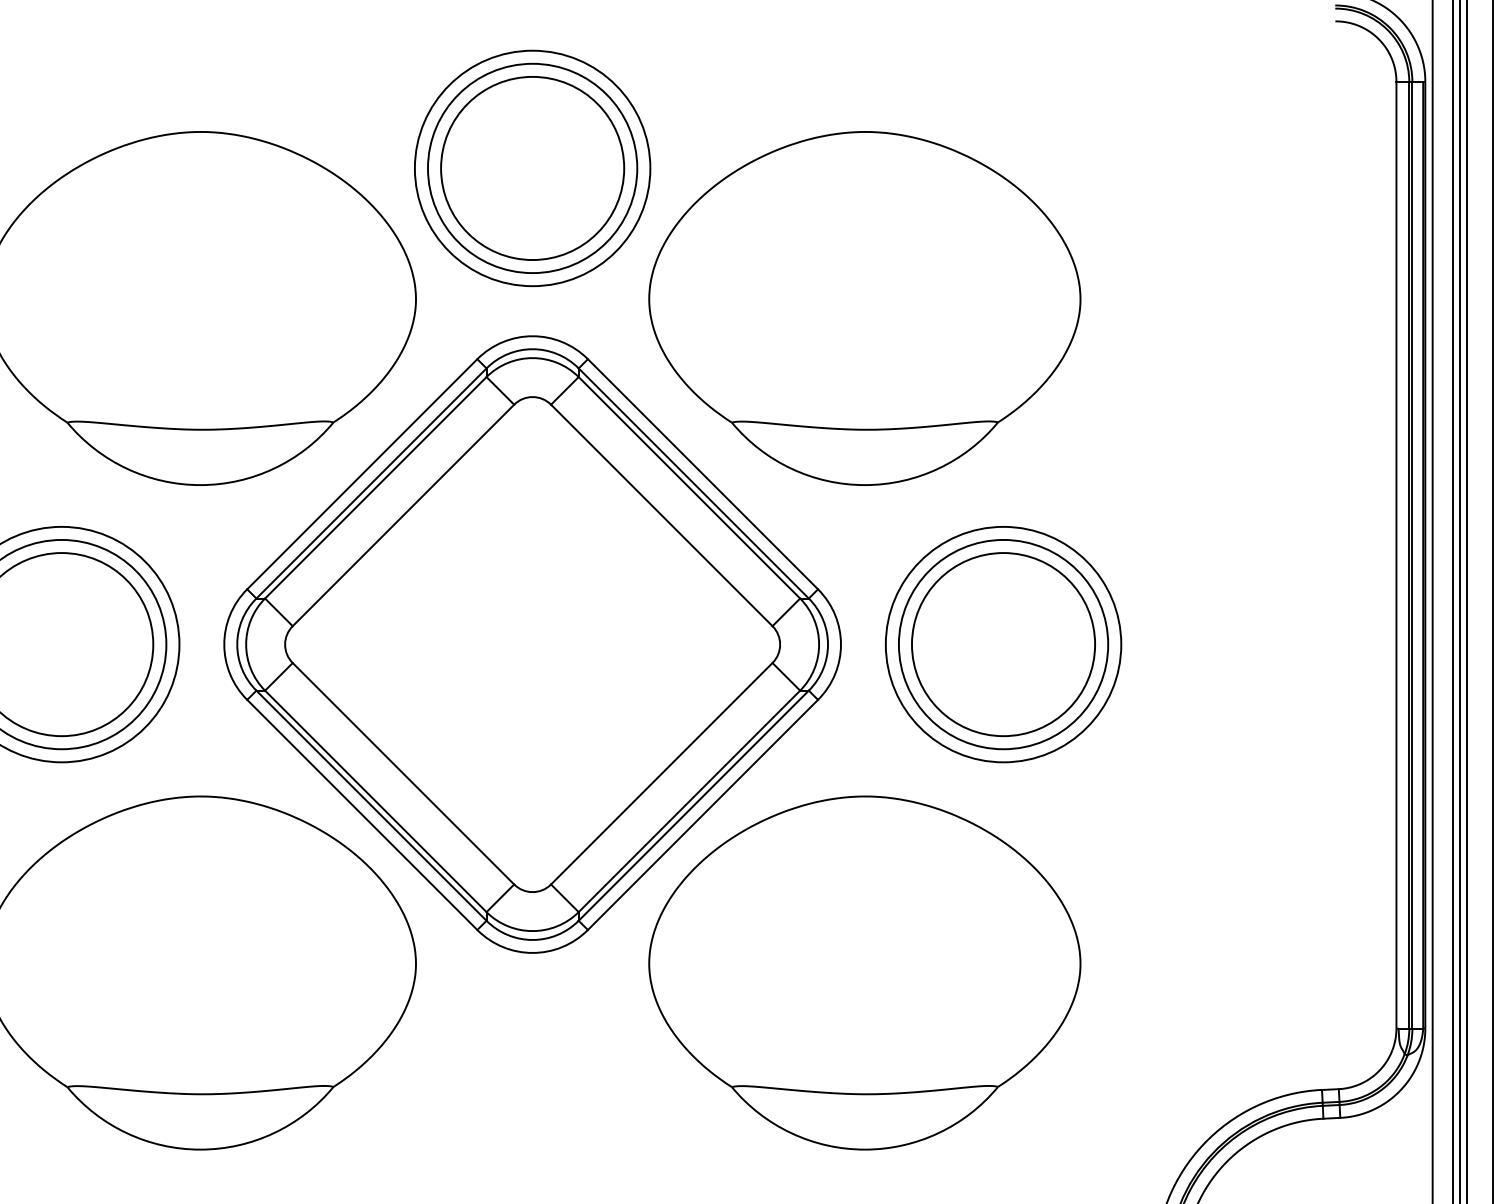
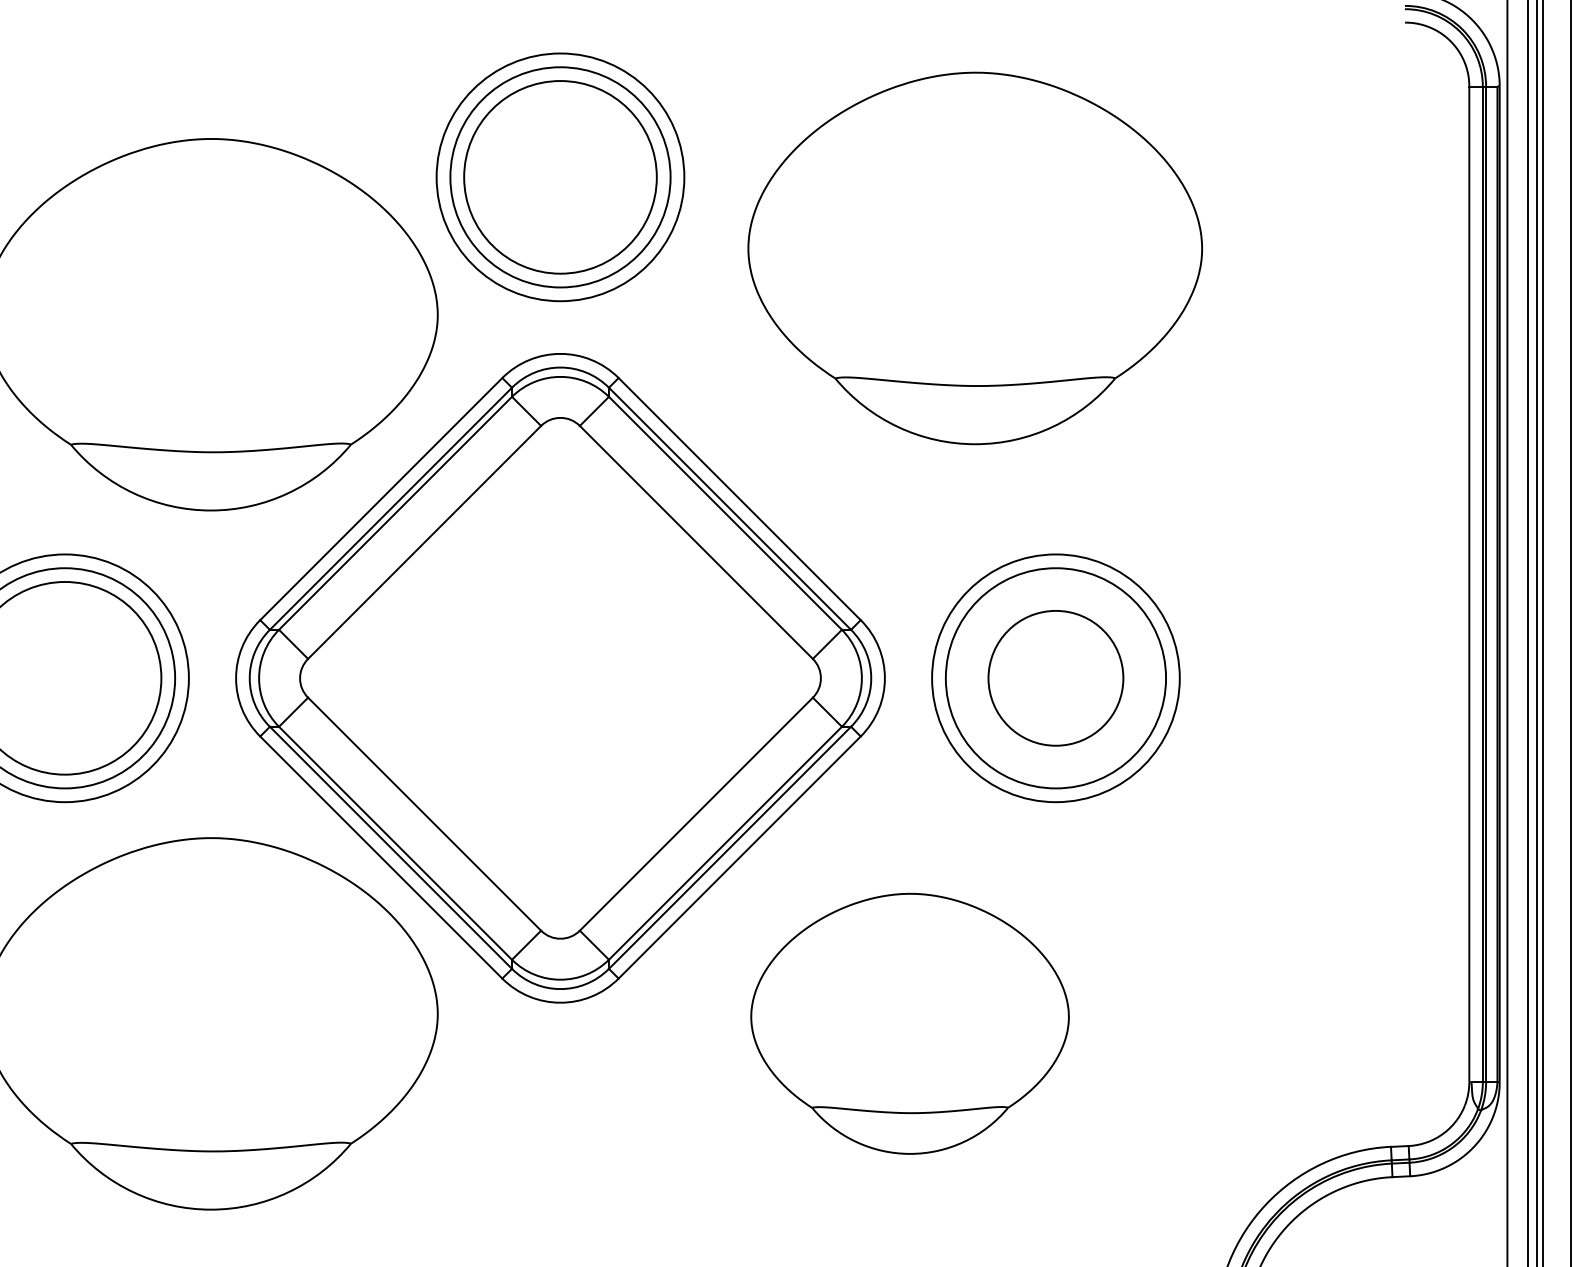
part: (864, 308) -> (974, 258), moved
circle: (1003, 644) -> (1055, 678), size x0.7
part: (864, 972) -> (909, 1023), size x0.7

